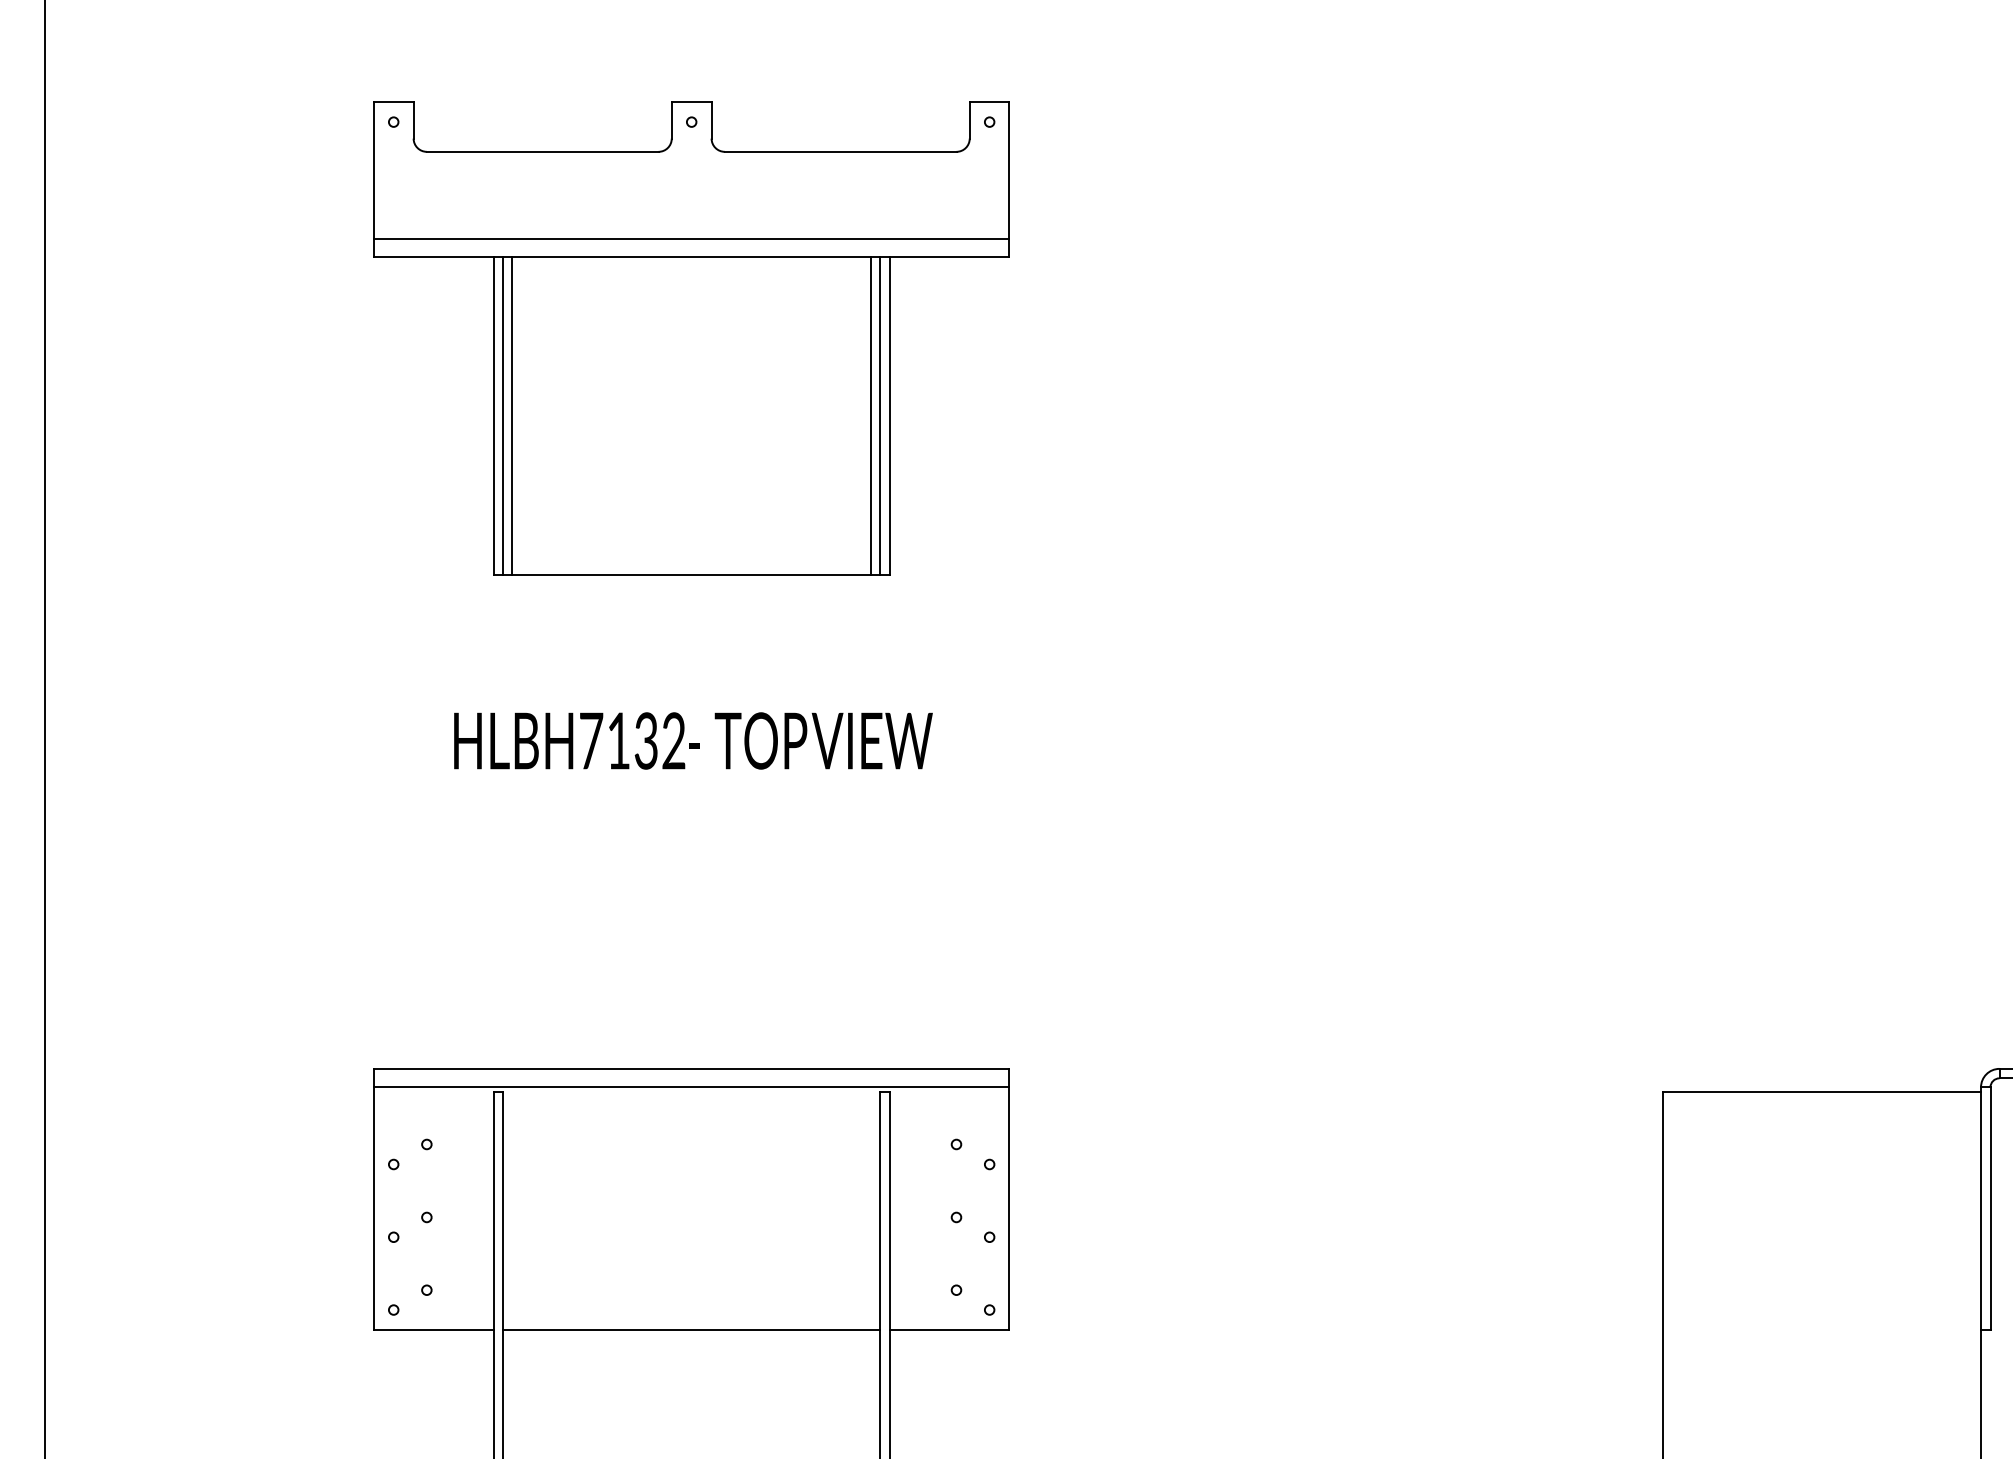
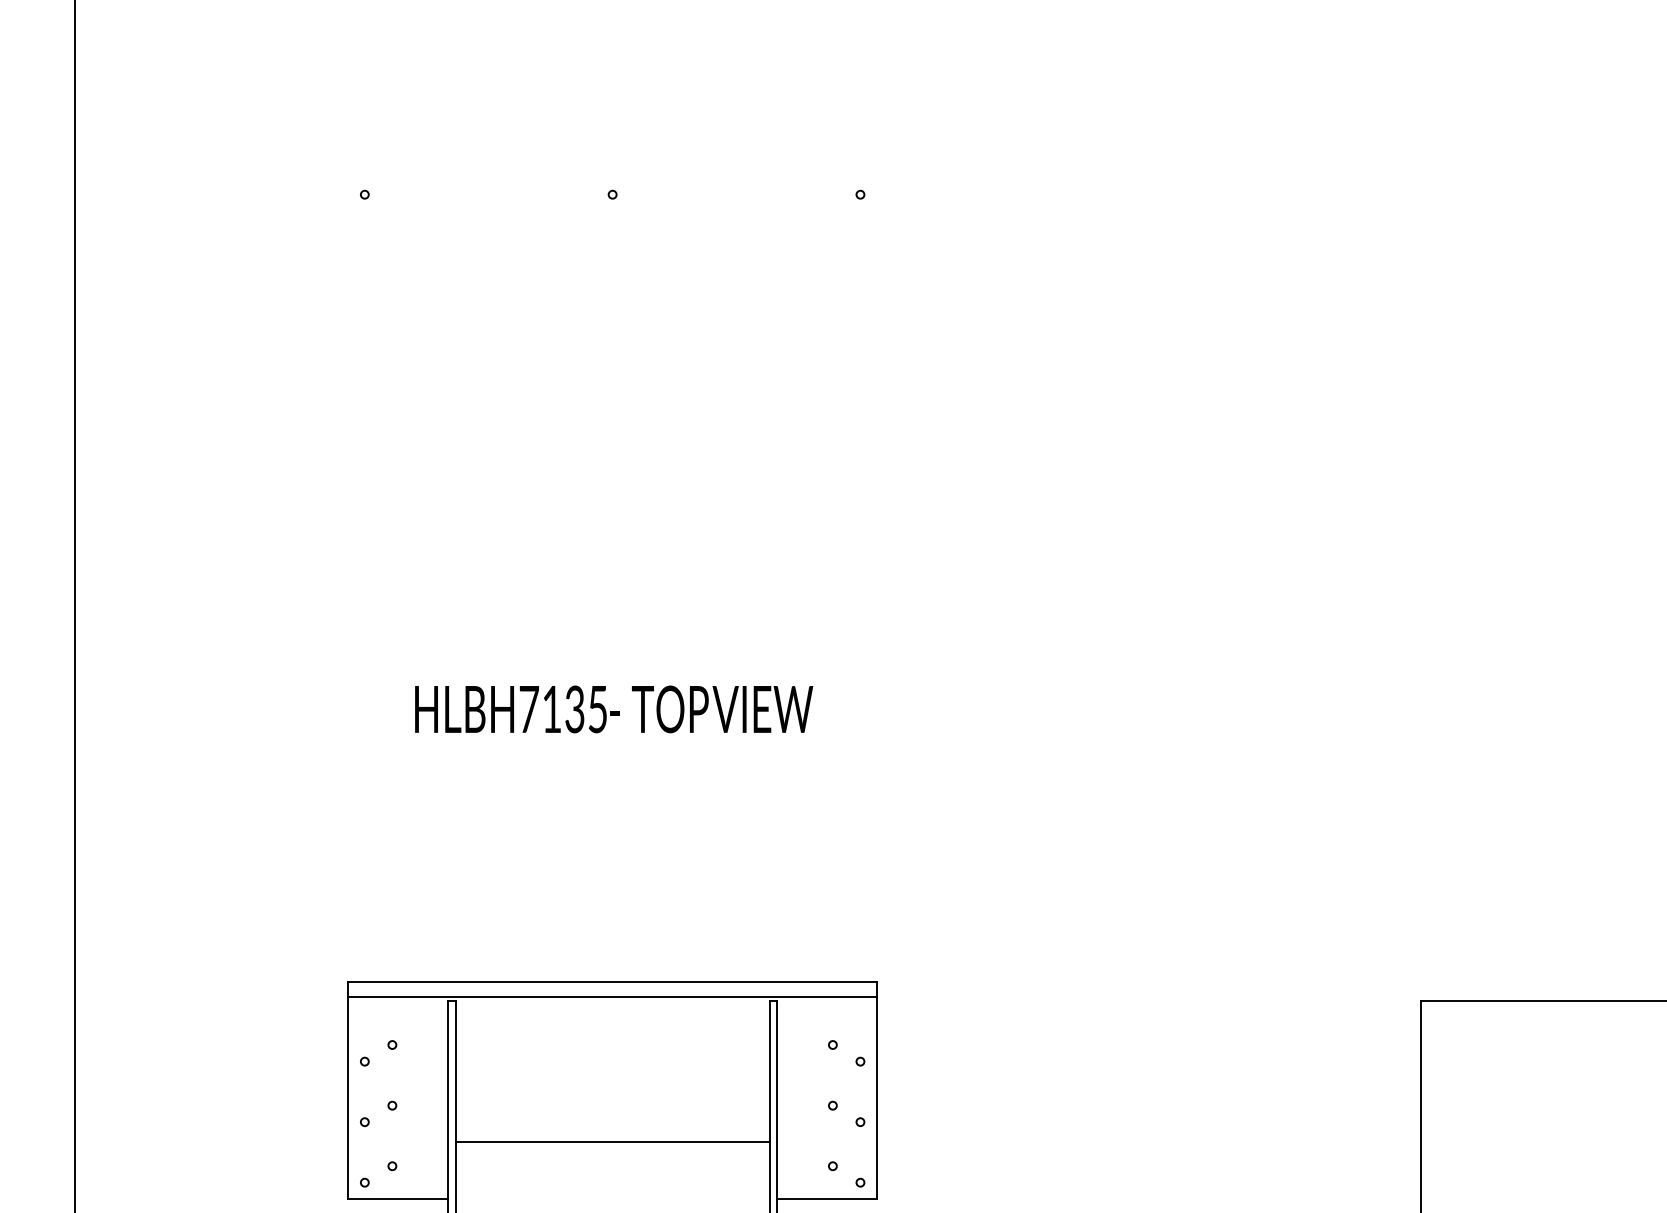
part: (691, 338) -> (612, 374), removed
text: (673, 740) -> (597, 709), HLBH7132 -> HLBH7135
line: (691, 1329) -> (612, 1141), moved

